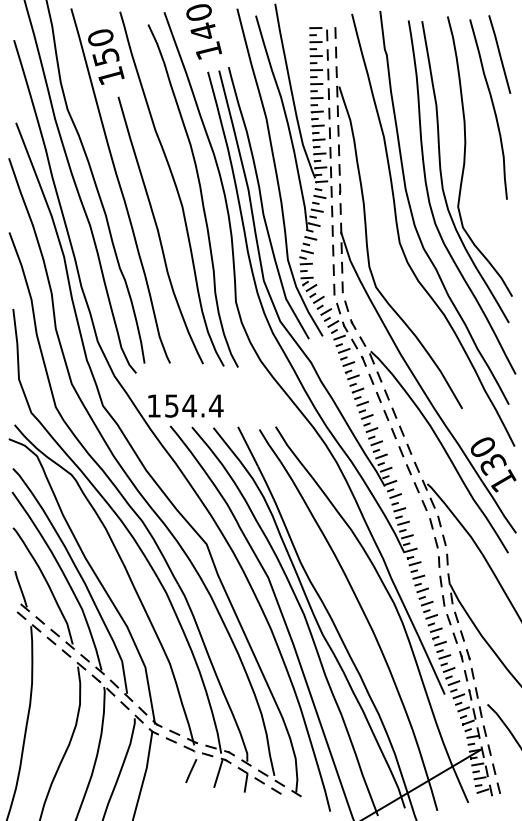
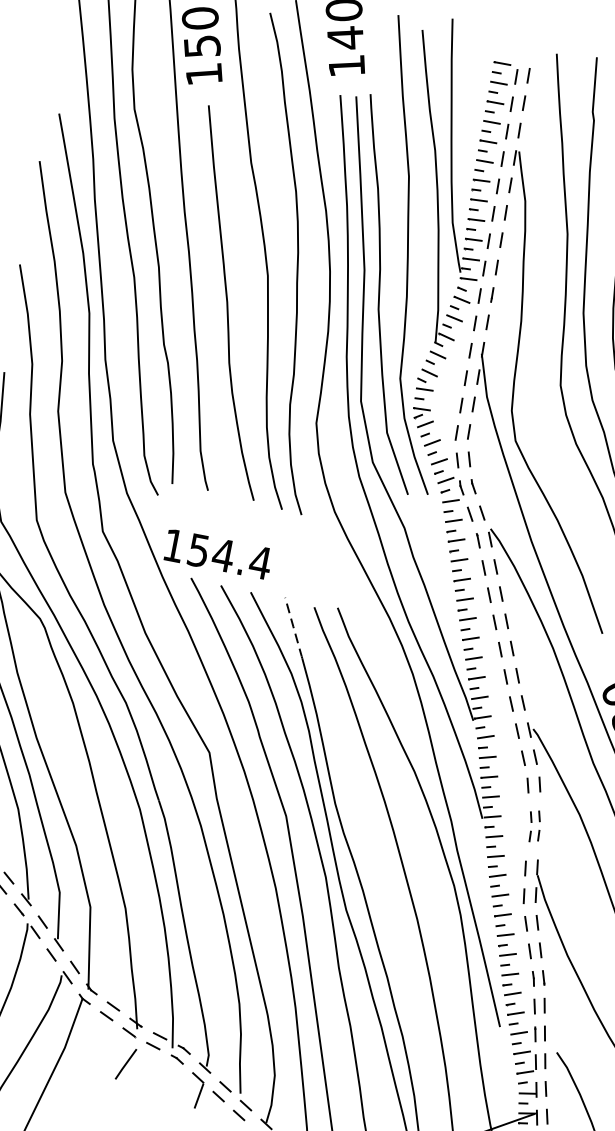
line: (248, 446) -> (294, 627), solid -> dashed
part: (441, 550) -> (534, 825), size x0.7
line: (218, 773) -> (163, 1075), removed

